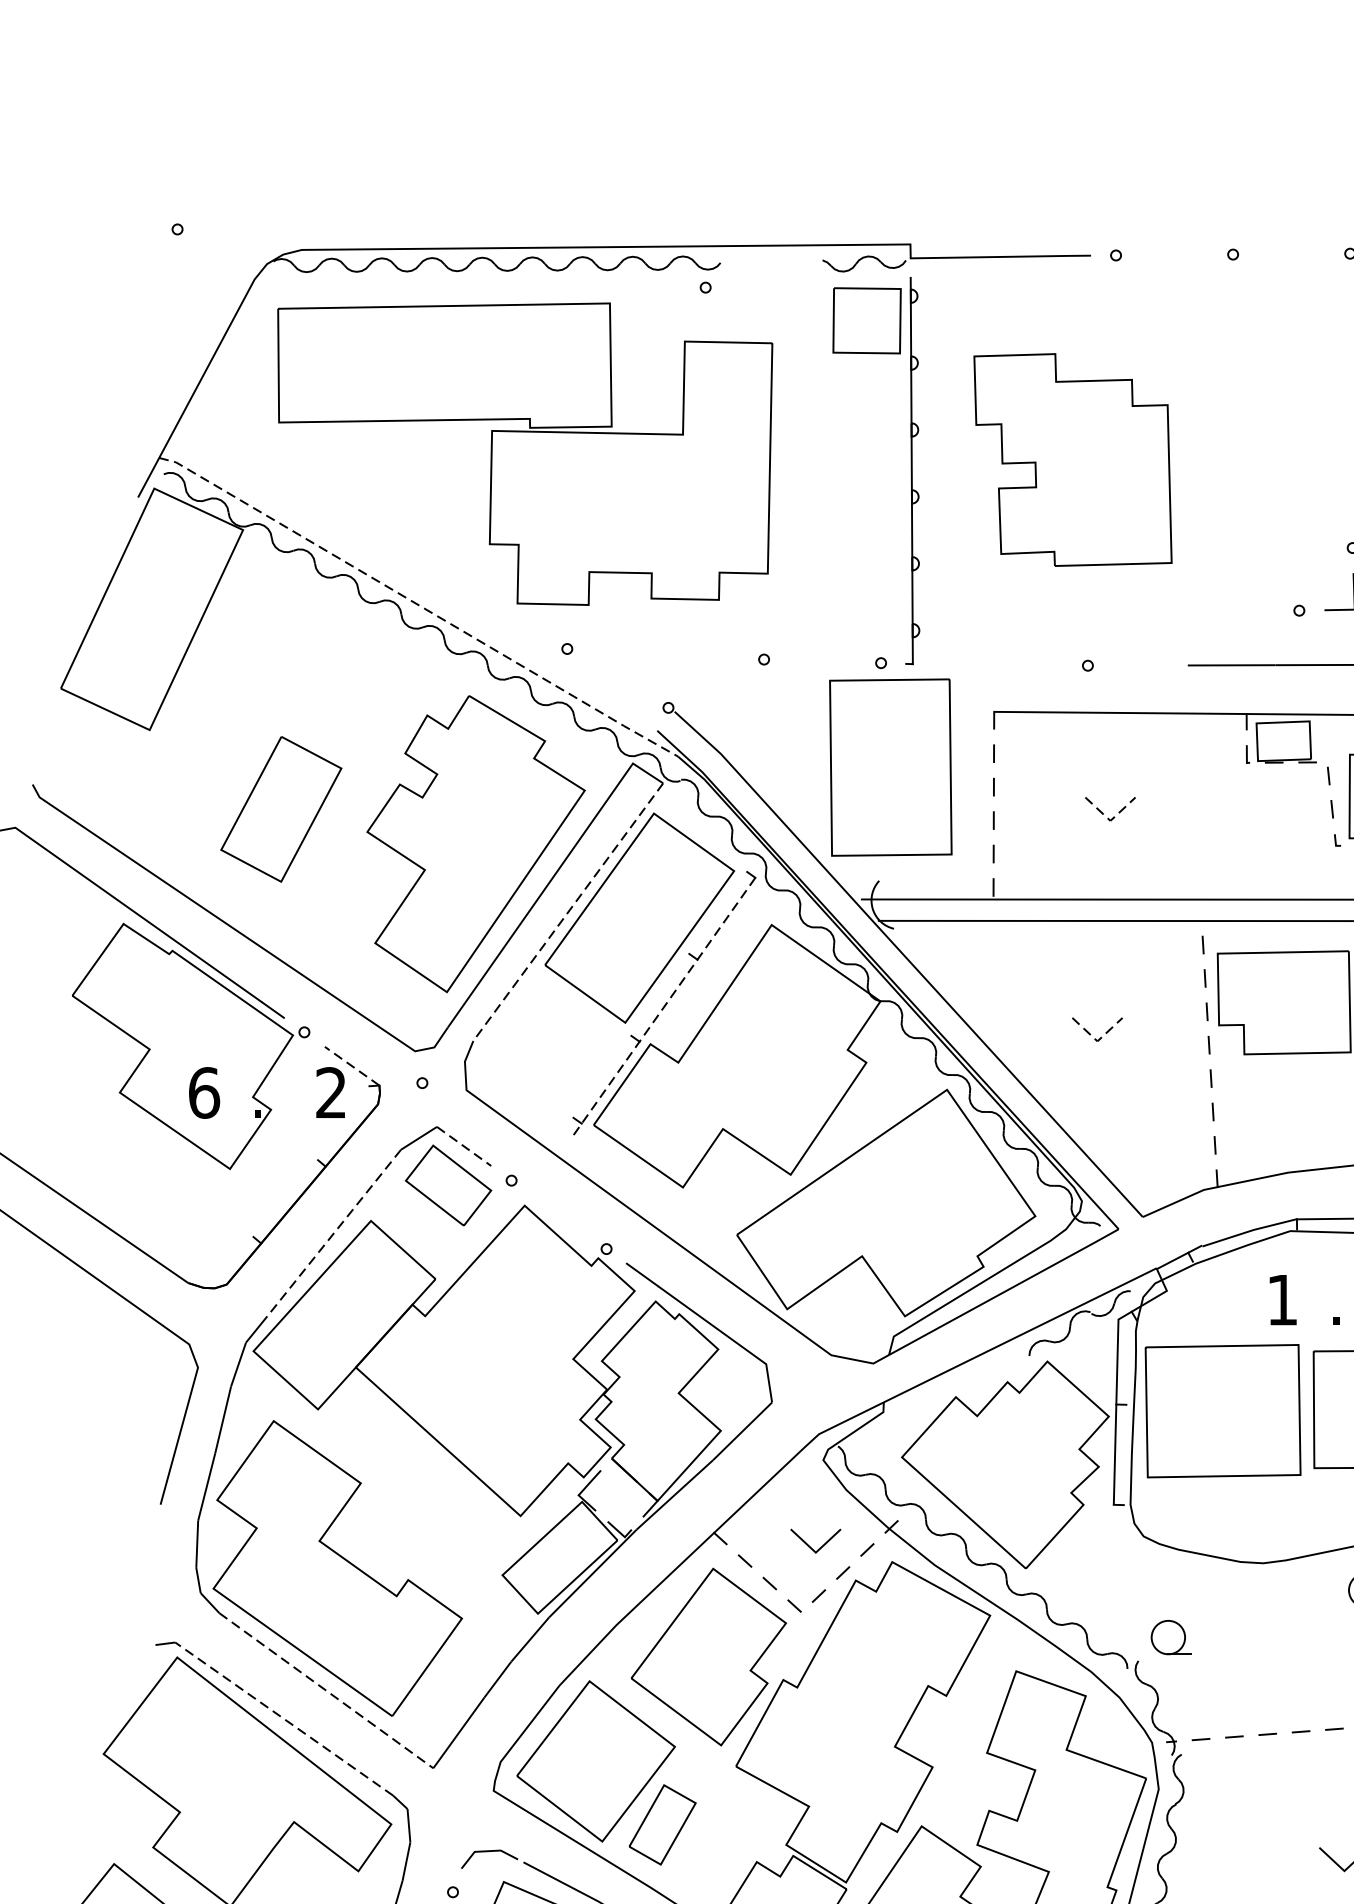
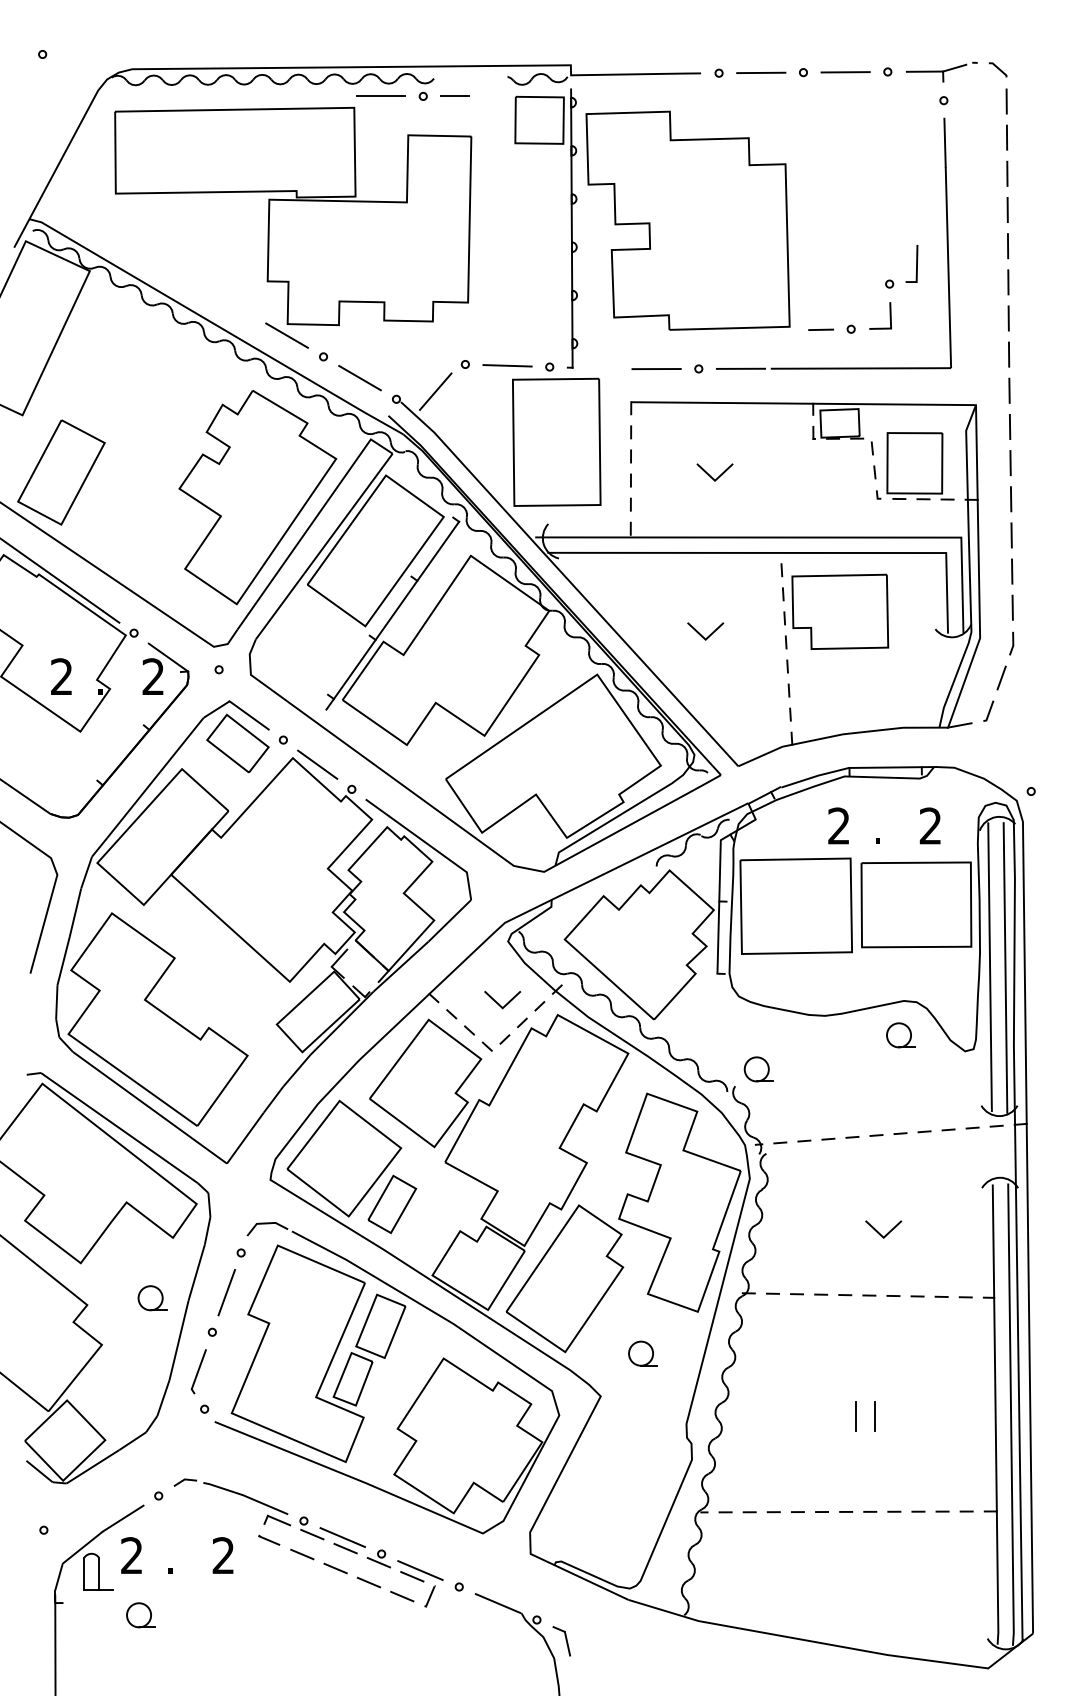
line: (1174, 254) -> (761, 72), added
line: (1291, 254) -> (845, 72), added
line: (647, 287) -> (381, 96), added
line: (748, 287) -> (454, 96), added
part: (1072, 459) -> (687, 220), size x1.43
line: (420, 605) -> (217, 325), dashed -> solid
line: (1256, 611) -> (820, 329), added
line: (515, 619) -> (286, 335), added
line: (822, 660) -> (507, 365), added
line: (1145, 665) -> (740, 368), added
line: (1029, 666) -> (656, 369), added
line: (617, 677) -> (359, 377), added
line: (722, 697) -> (435, 391), added
part: (281, 809) -> (61, 472), moved
line: (1111, 820) -> (715, 480), dashed -> solid
line: (567, 912) -> (323, 546), dashed -> solid
line: (662, 1007) -> (392, 615), dashed -> solid
line: (1097, 1041) -> (705, 639), dashed -> solid
line: (352, 1066) -> (168, 657), dashed -> solid
text: (203, 1092) -> (61, 676), 6 -> 2
line: (464, 1146) -> (249, 715), dashed -> solid
line: (558, 1214) -> (317, 764), added
line: (334, 1232) -> (155, 777), dashed -> solid
text: (1281, 1299) -> (838, 825), 1 -> 2
line: (327, 1691) -> (150, 1108), dashed -> solid
line: (284, 1719) -> (119, 1128), dashed -> solid

